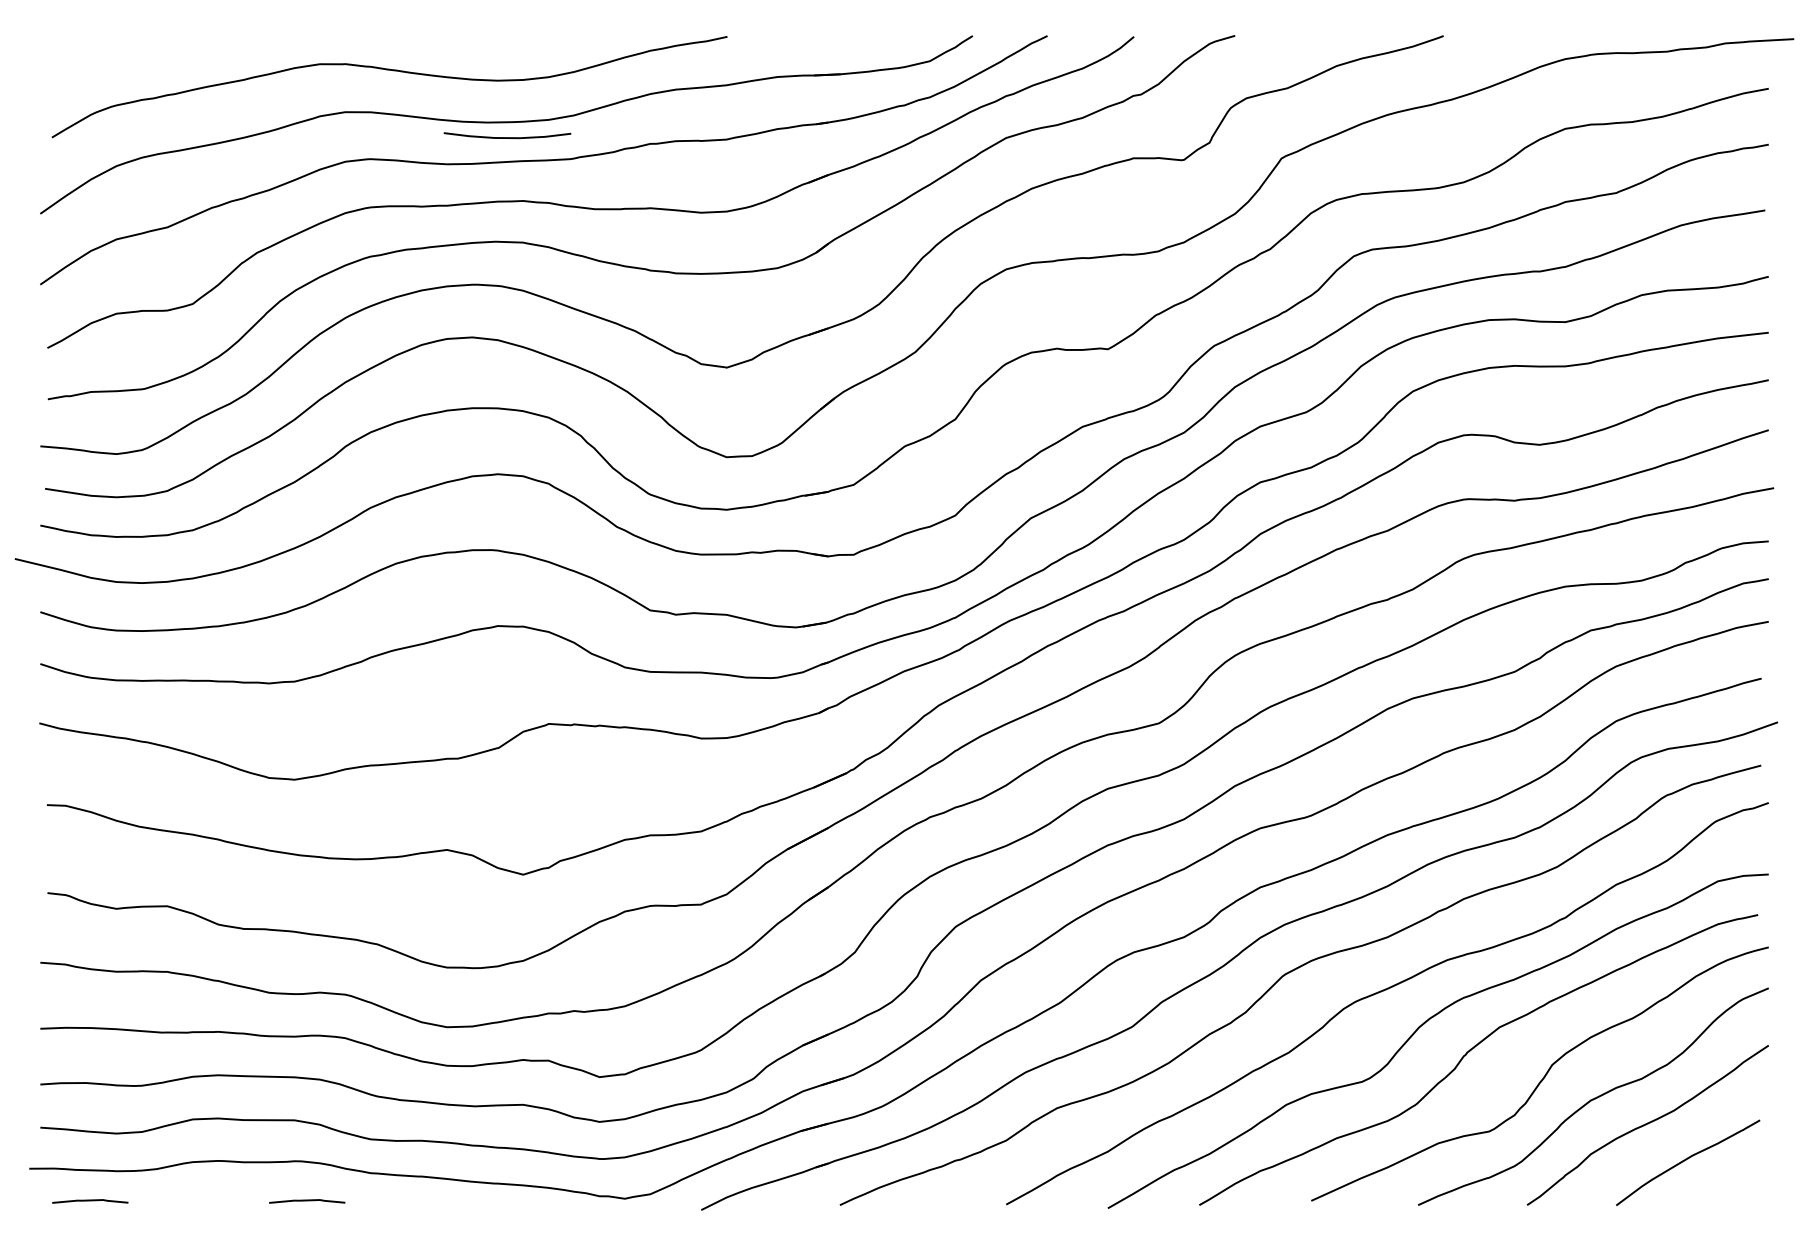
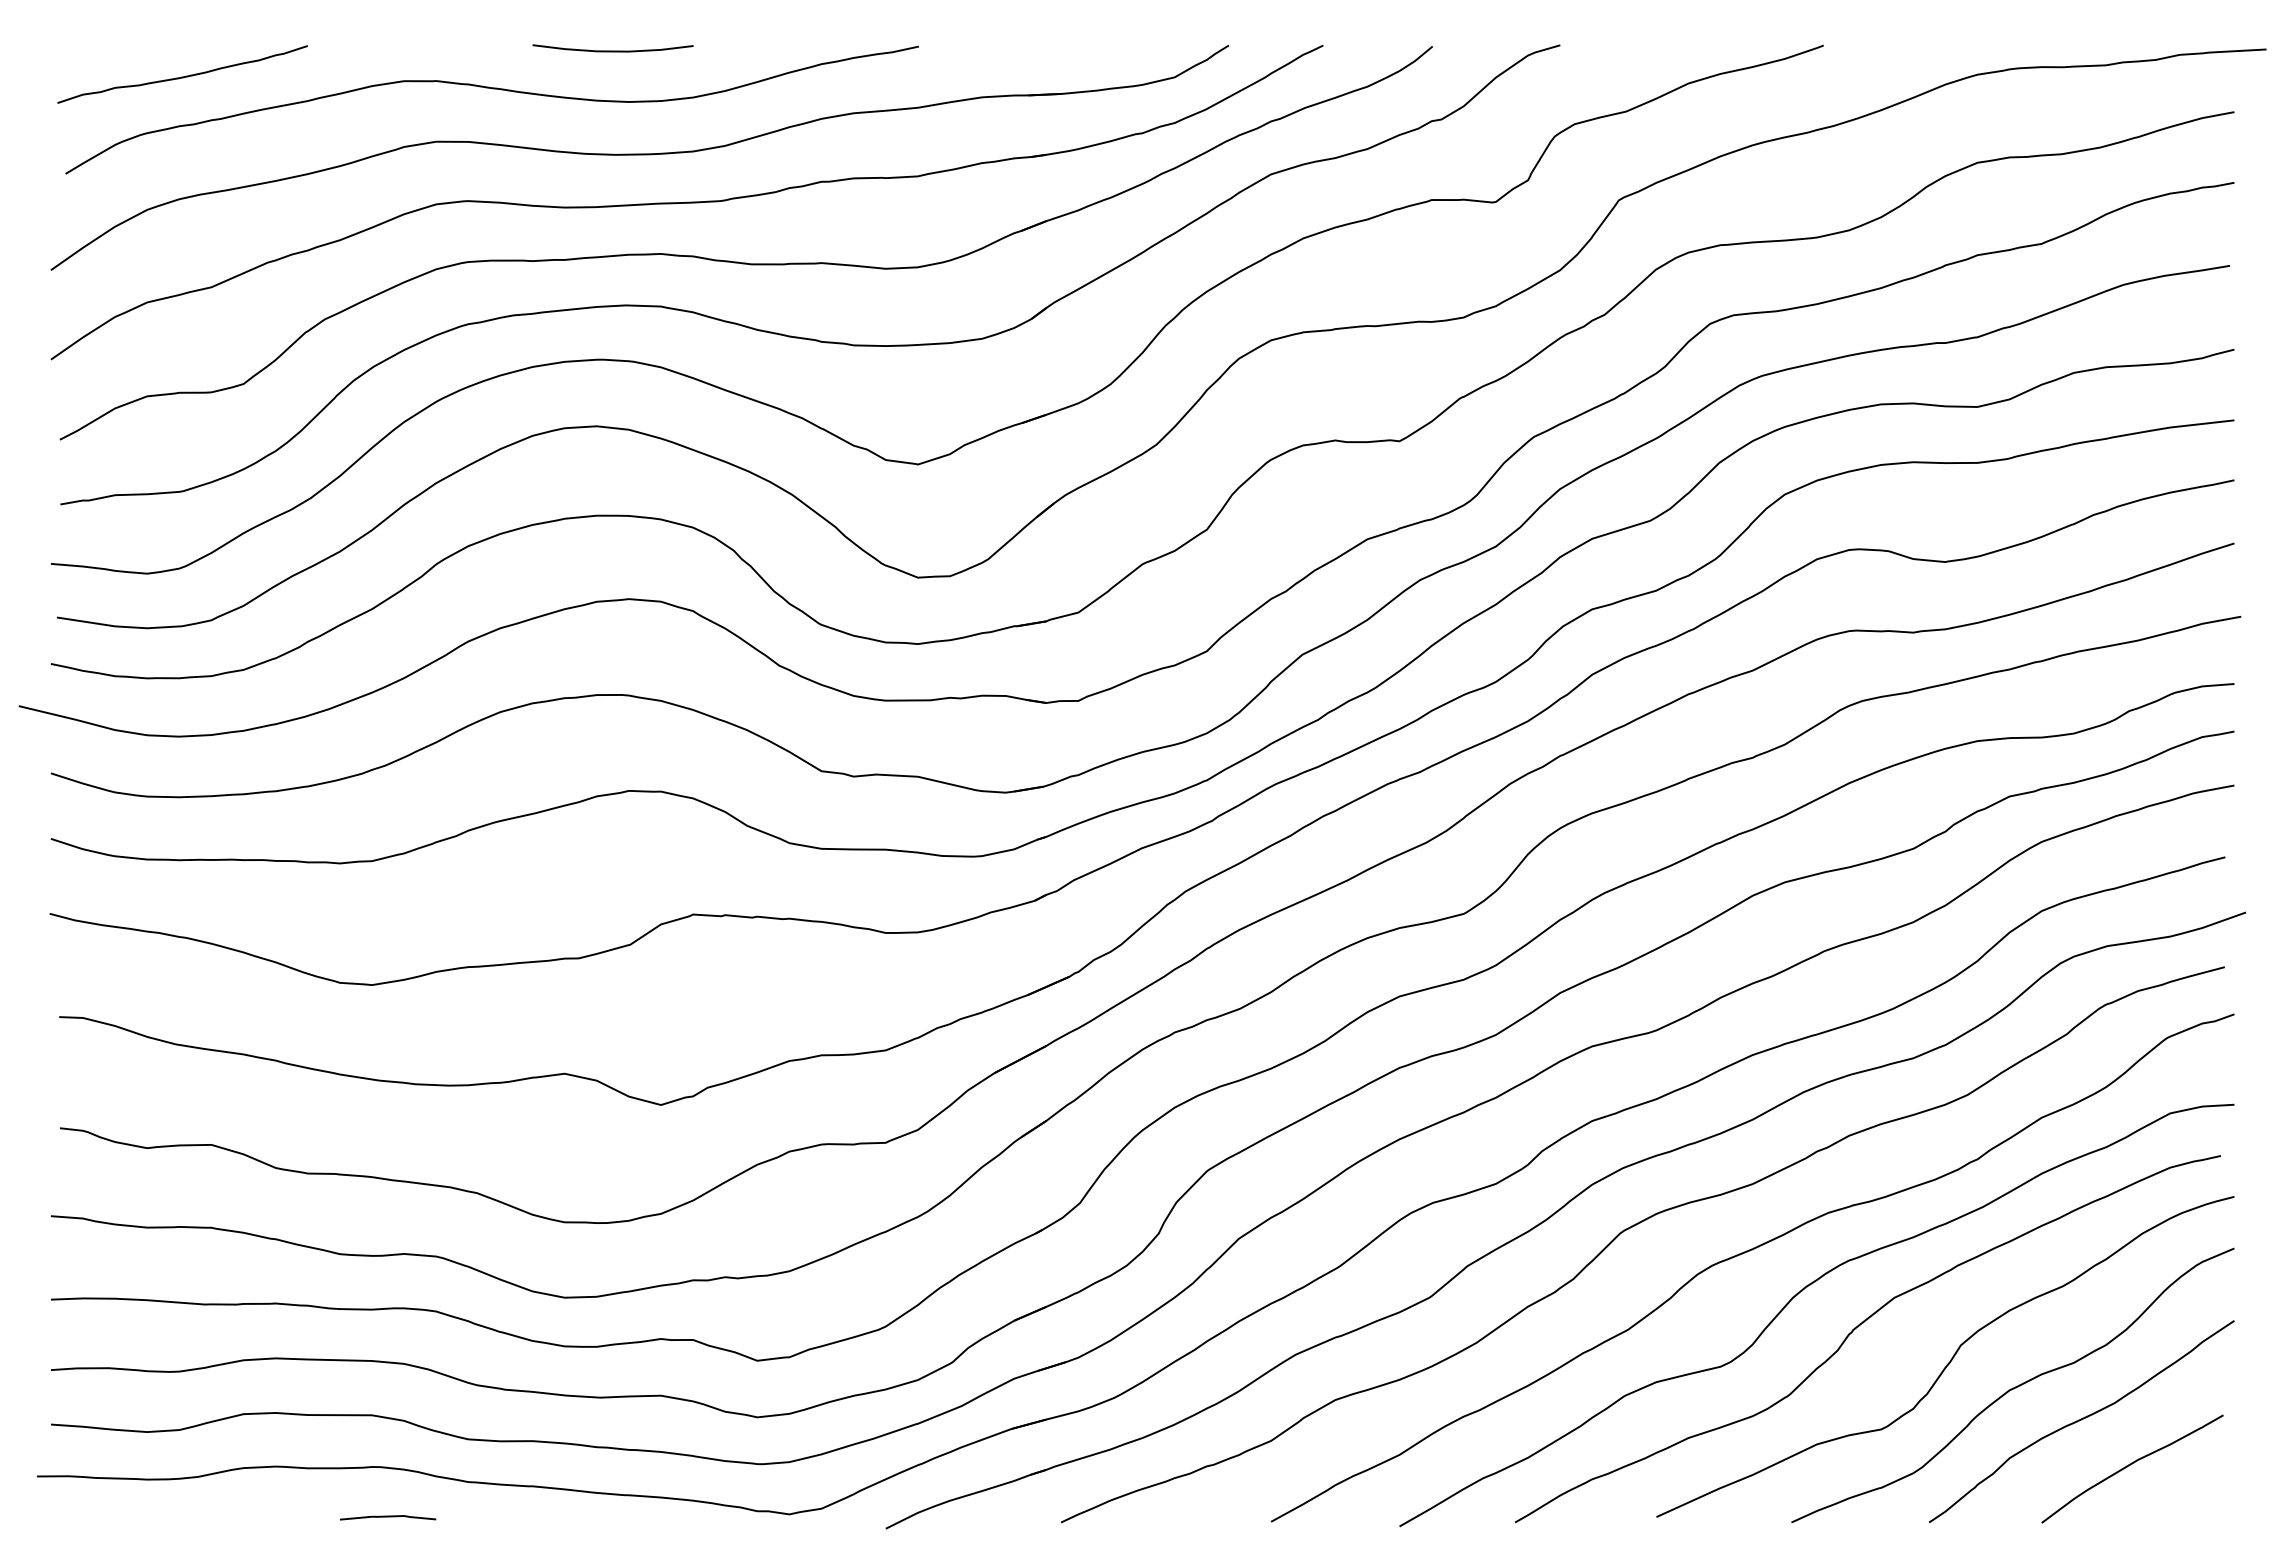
curve: (144, 60) -> (182, 76), added
curve: (507, 137) -> (612, 50), moved
curve: (90, 1201) -> (114, 1517), removed

